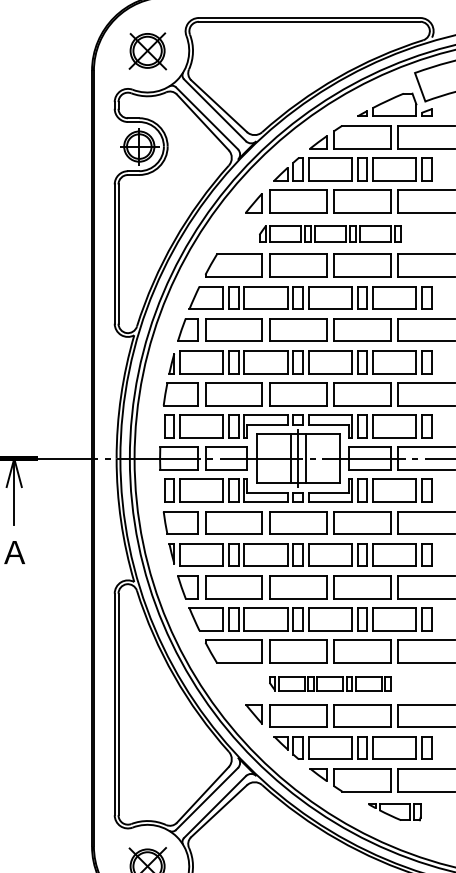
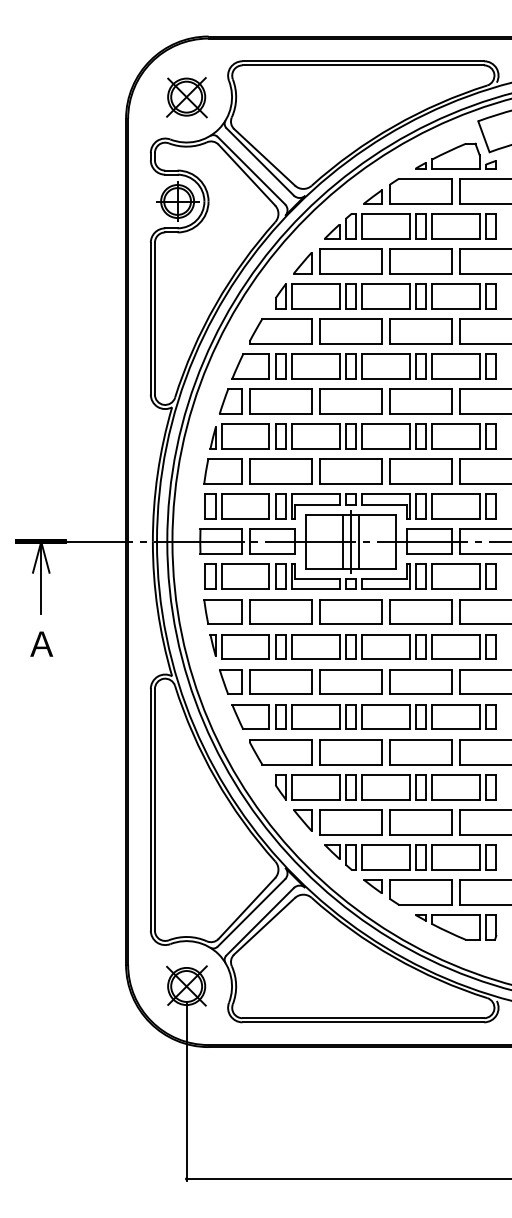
part: (329, 233) -> (385, 296), size x1.43
part: (329, 683) -> (385, 787), size x1.67
part: (395, 812) -> (456, 927), size x1.43

